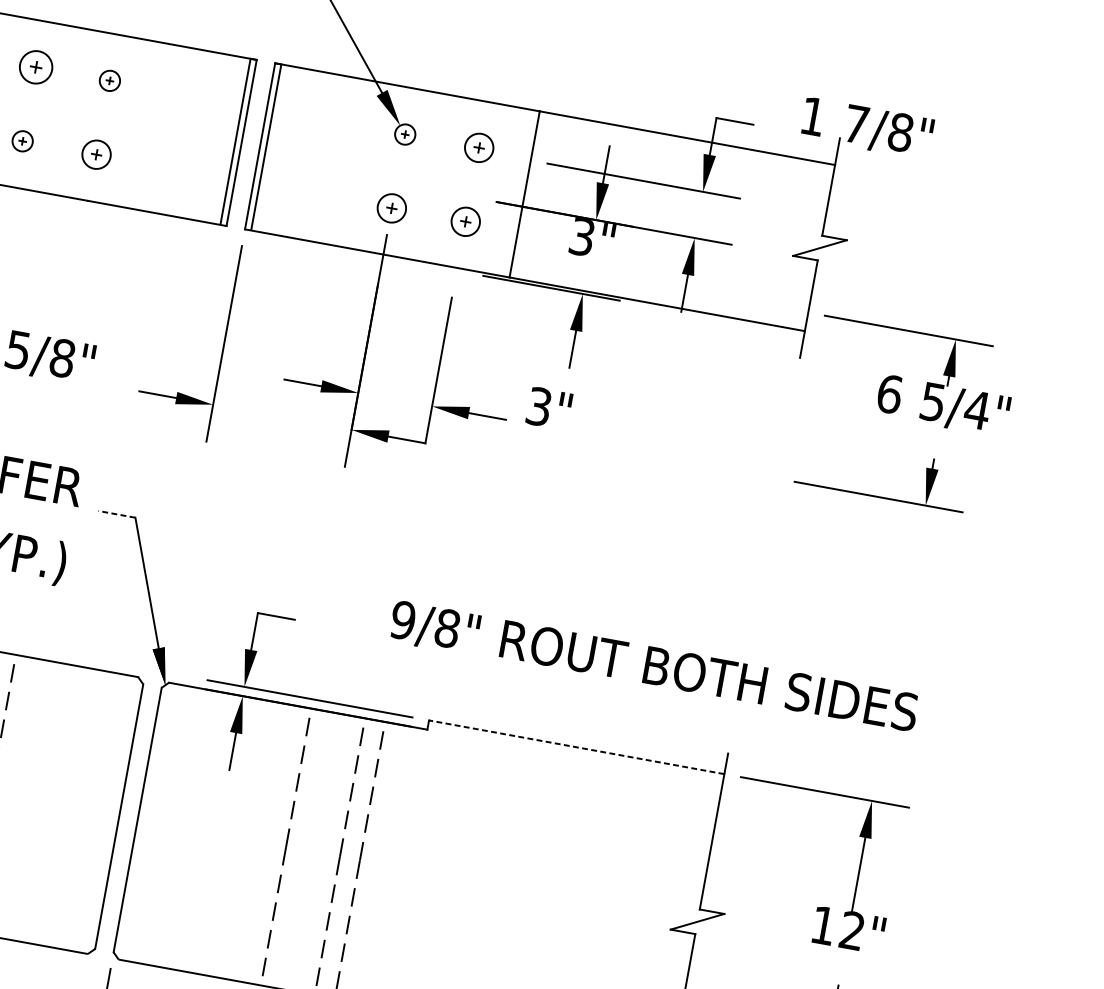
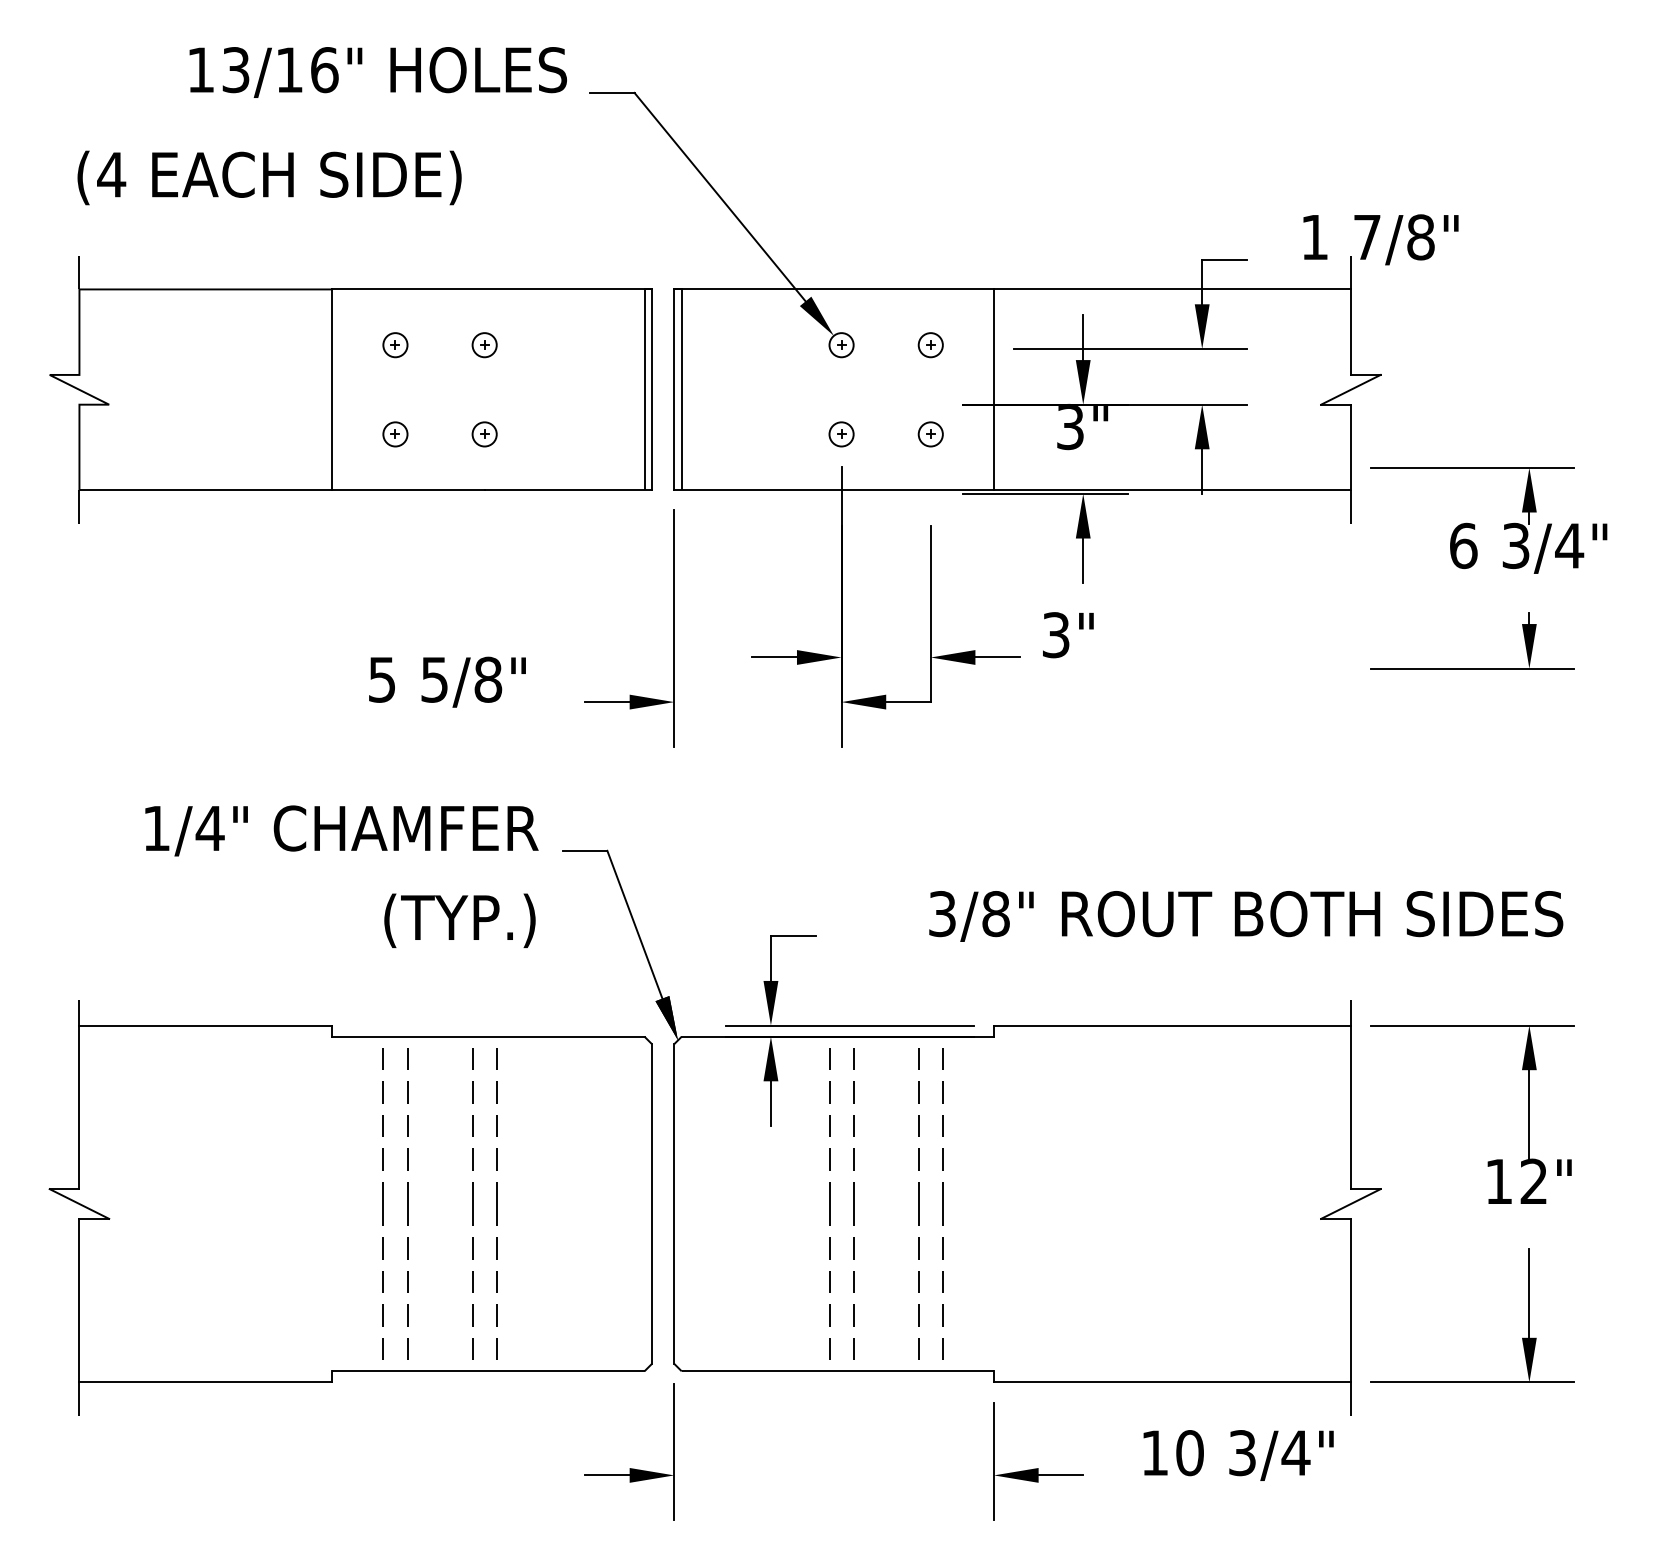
part: (36, 67) -> (395, 345), size x0.62
part: (478, 148) -> (930, 345), size x0.71
part: (96, 154) -> (484, 434), size x0.71
part: (391, 208) -> (841, 434), size x0.71
part: (465, 221) -> (930, 434), size x0.71
text: (933, 401) -> (1516, 545), 5/4" -> 3/4"
line: (116, 514) -> (584, 850), dashed -> solid
text: (403, 619) -> (942, 913), 9/8" -> 3/8"
line: (575, 747) -> (1171, 1025), dashed -> solid
line: (266, 842) -> (829, 1203), added

